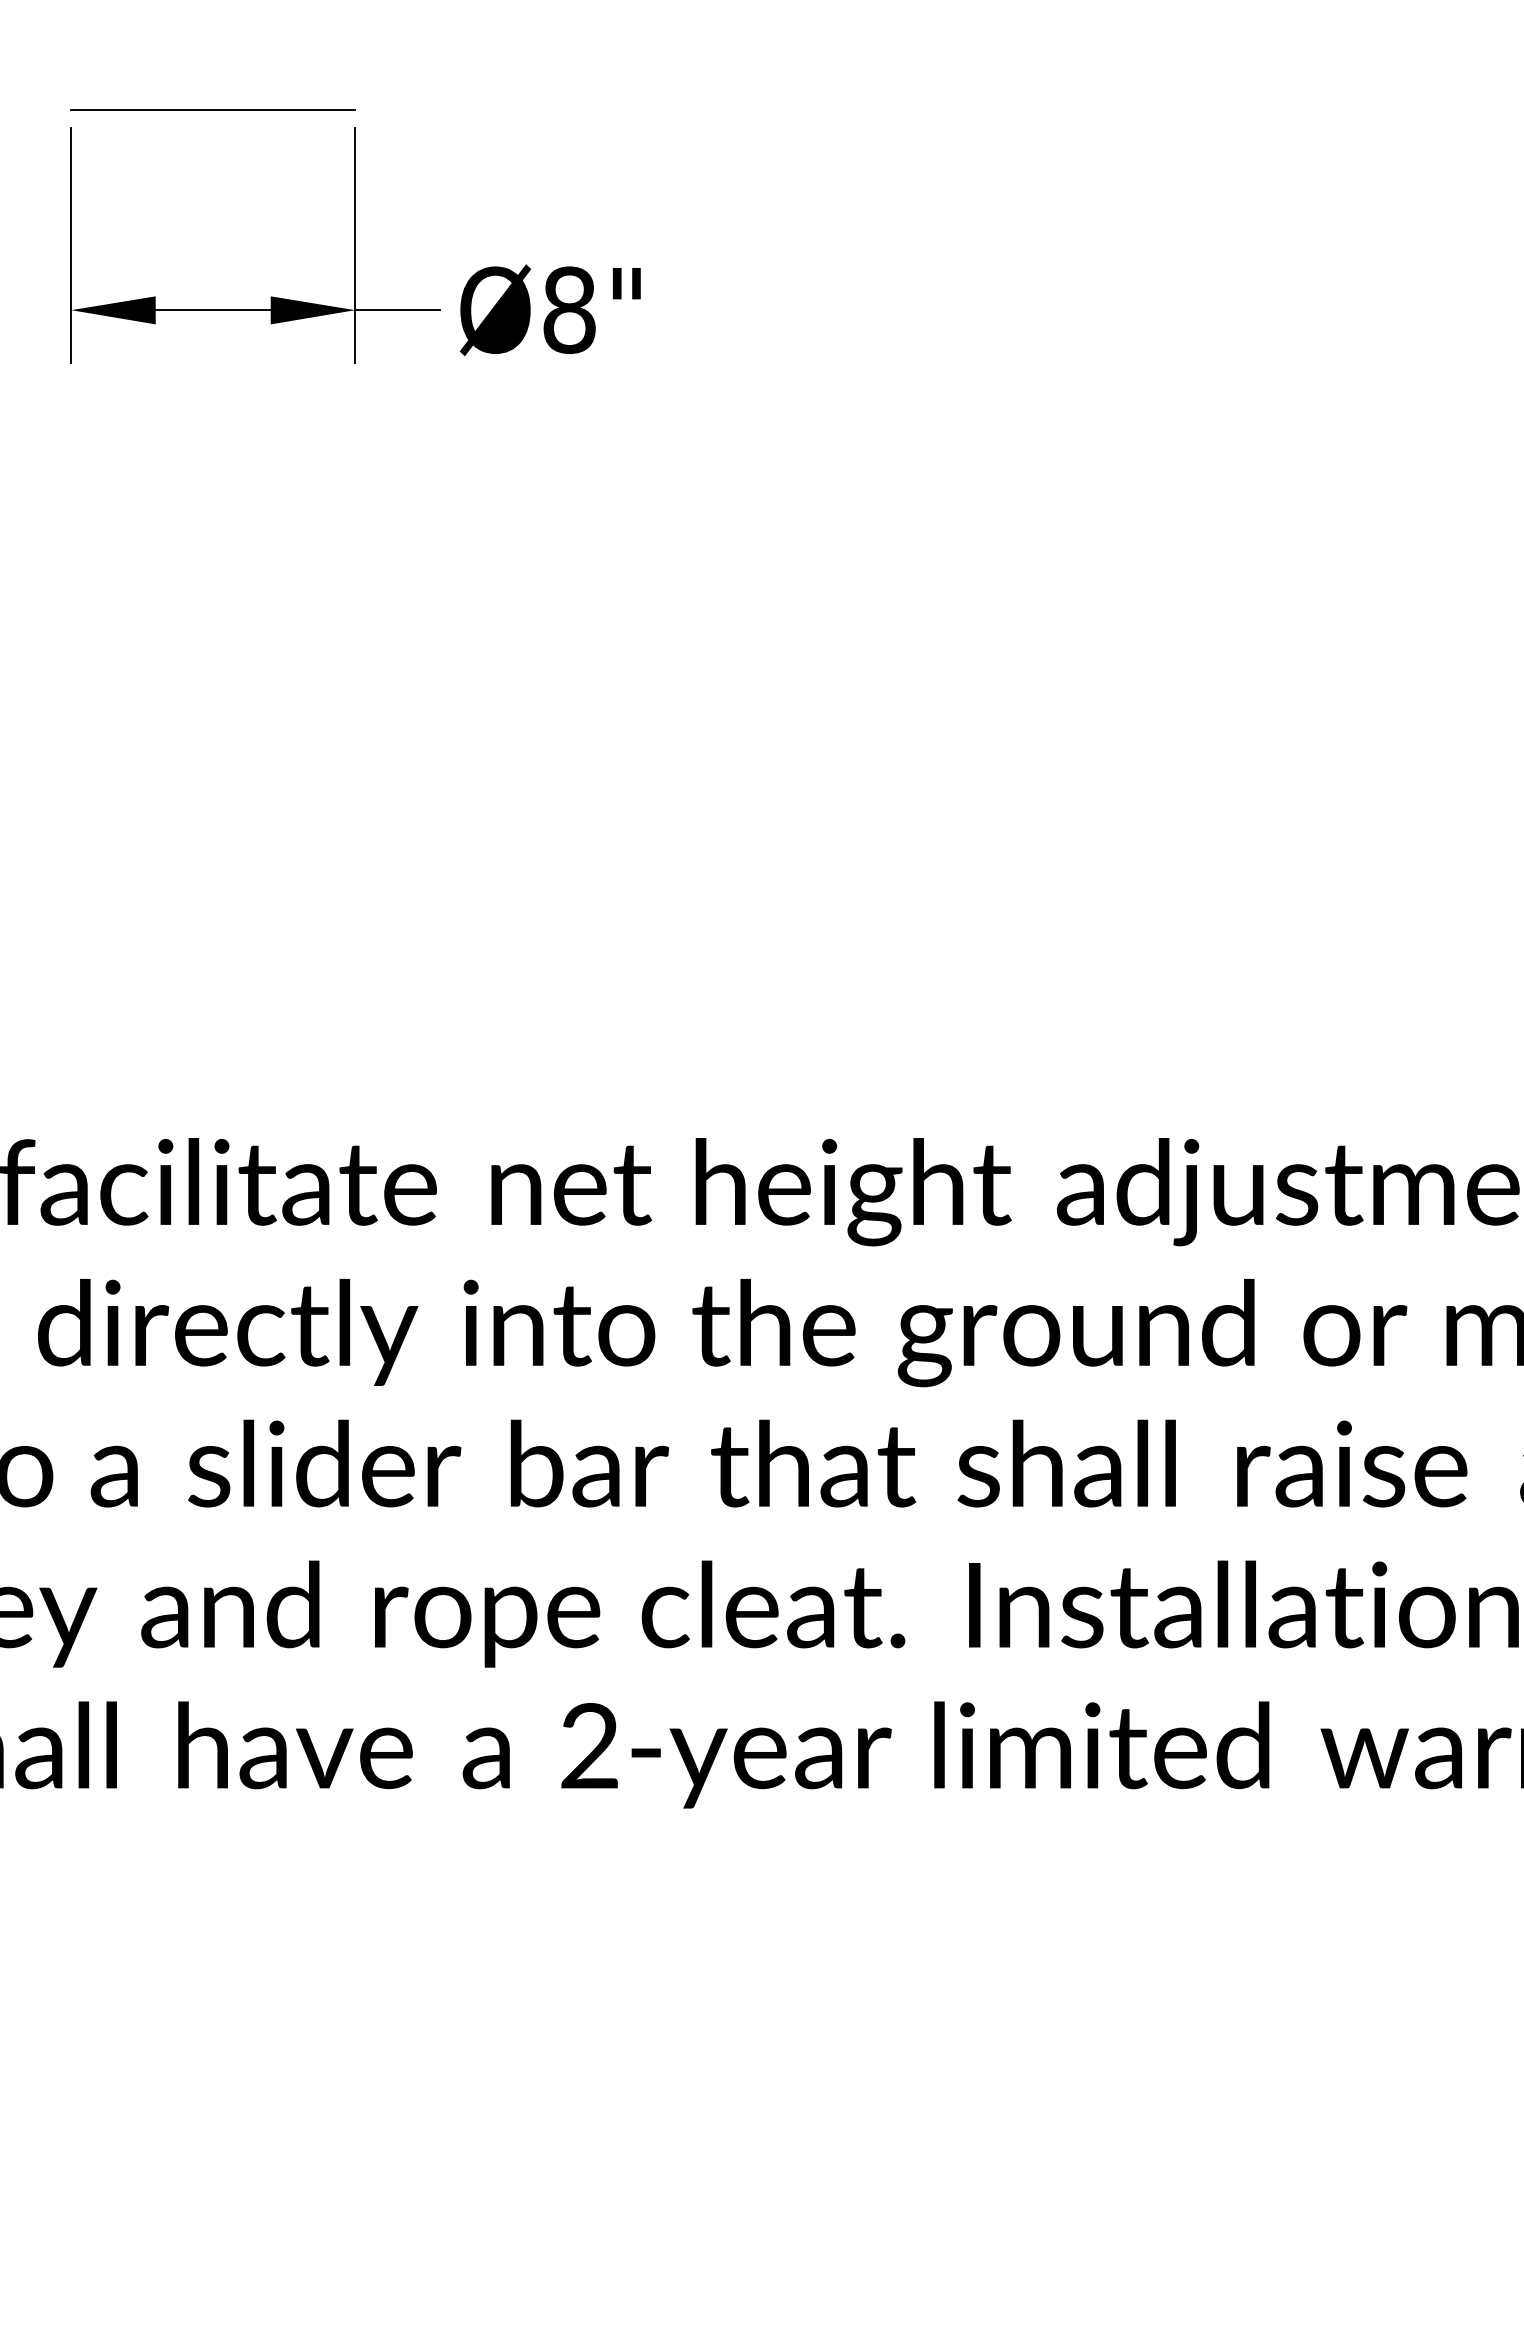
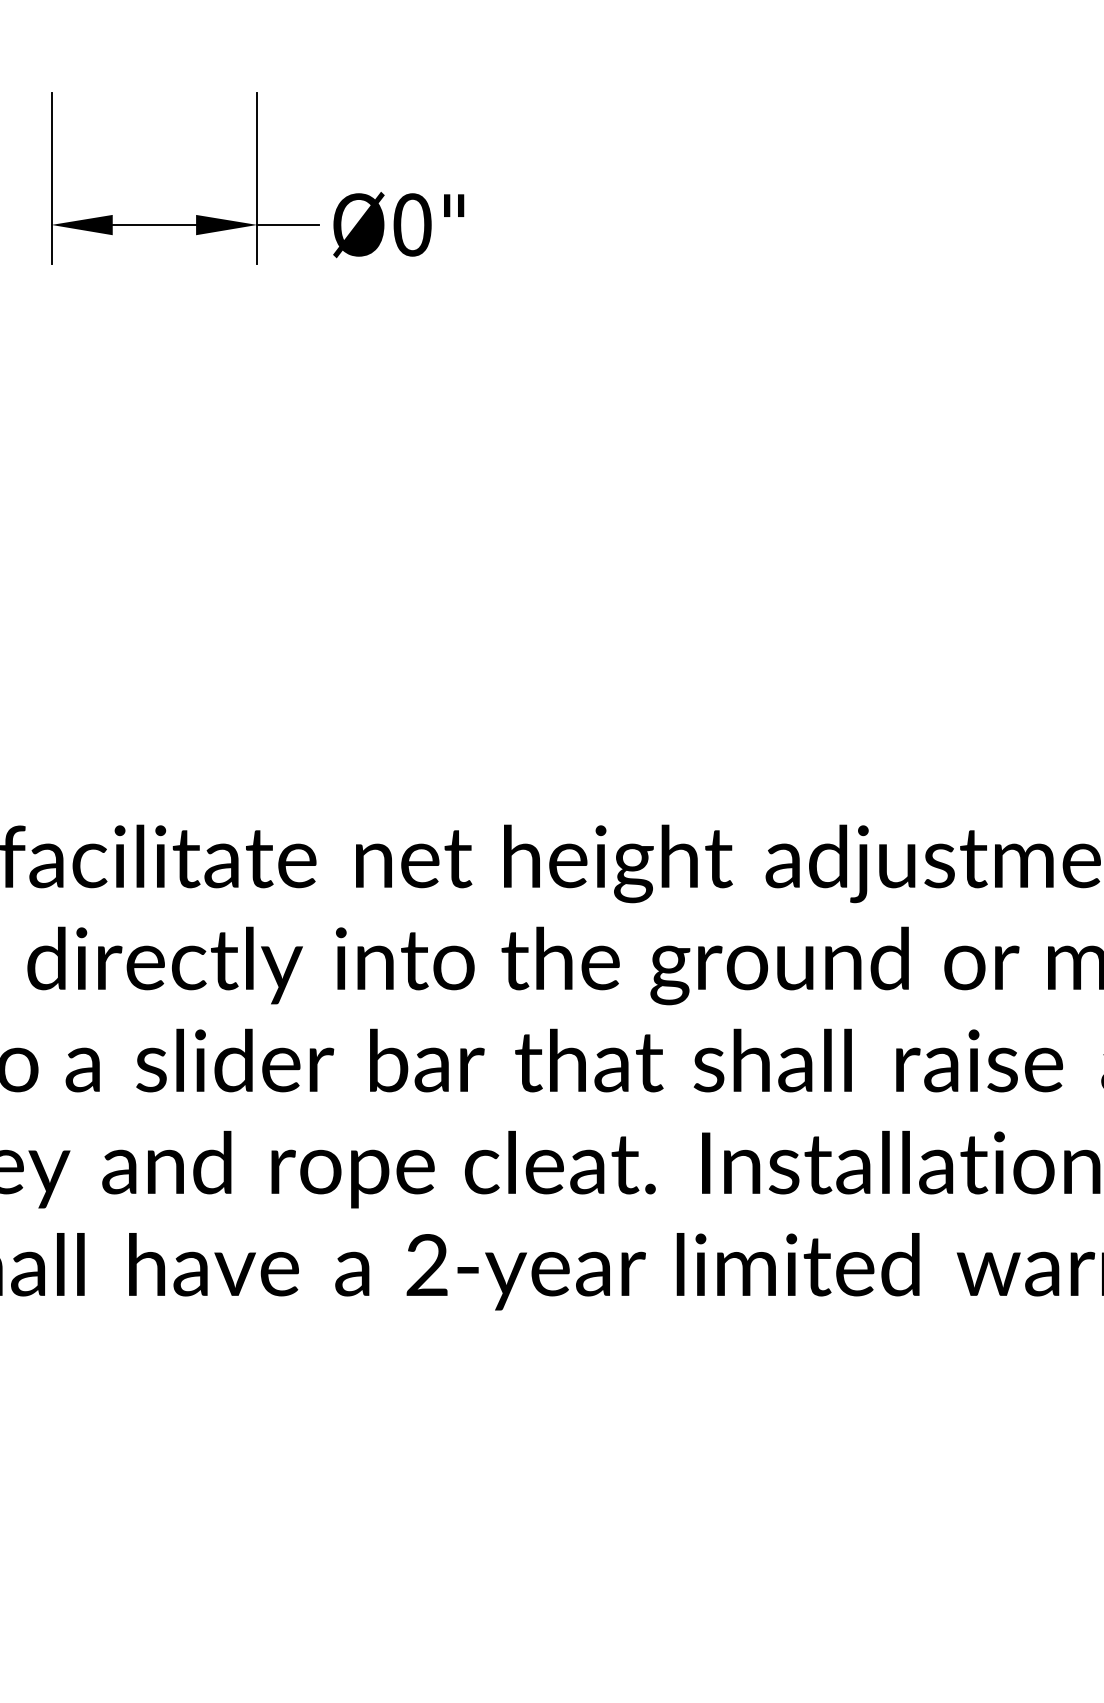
line: (212, 109) -> (153, 79), removed
text: (569, 309) -> (412, 224), Ø8" -> Ø0"

